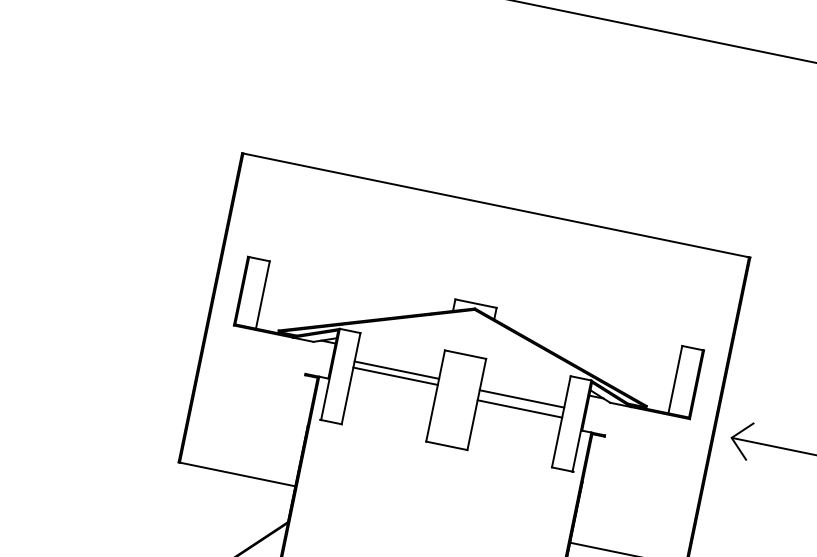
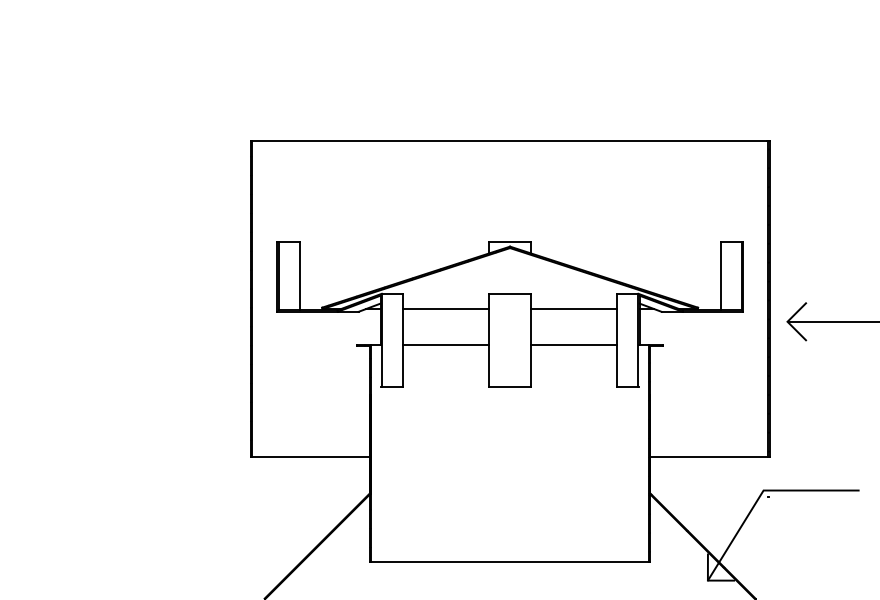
line: (396, 369) -> (445, 344), moved
line: (395, 376) -> (445, 309), moved
line: (522, 398) -> (574, 344), moved
line: (520, 409) -> (574, 309), moved

